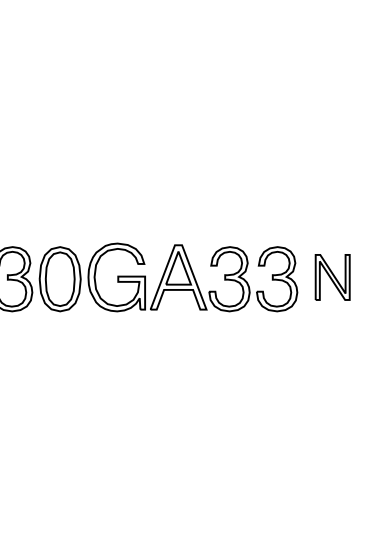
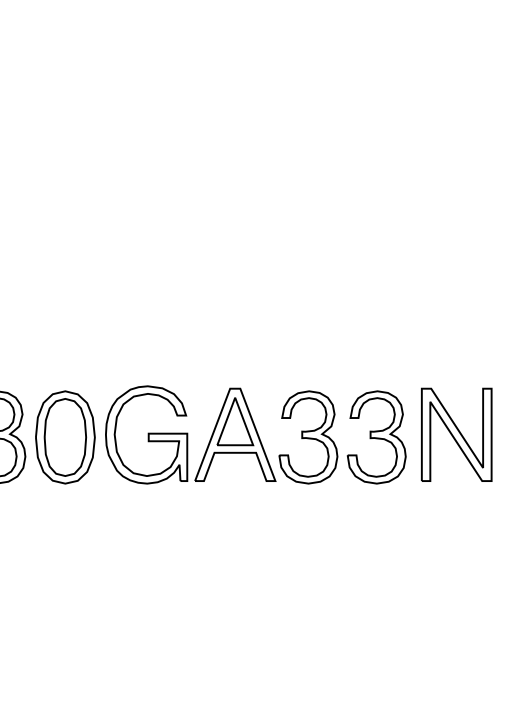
part: (332, 277) -> (456, 434), size x1.43

